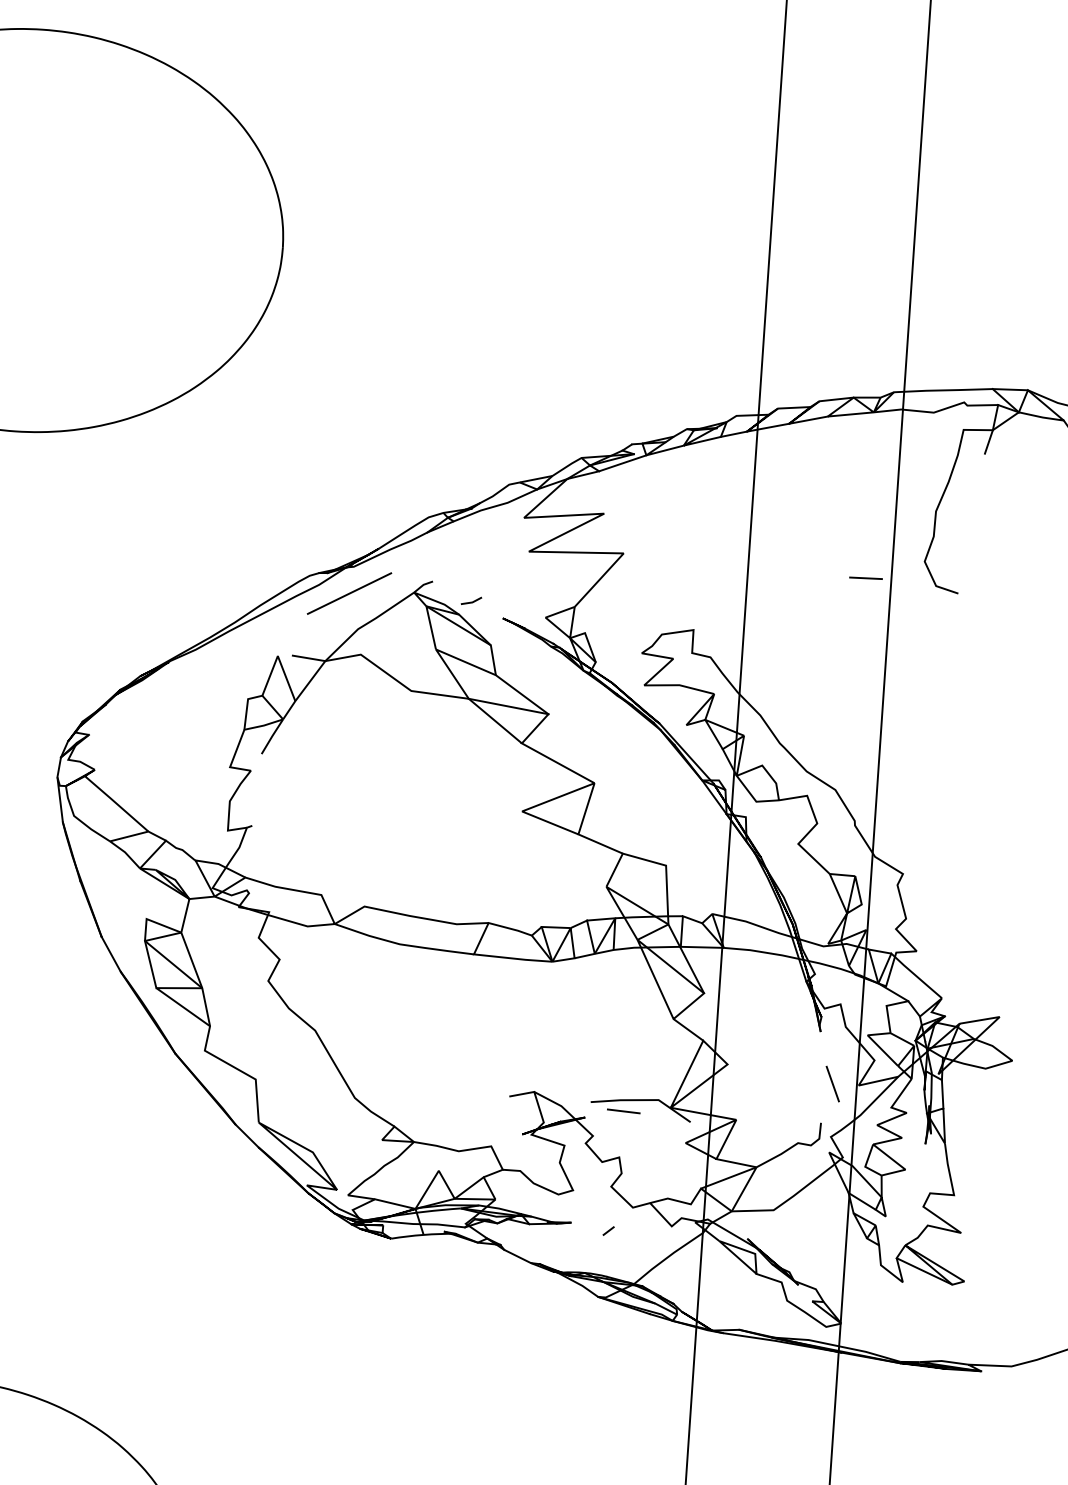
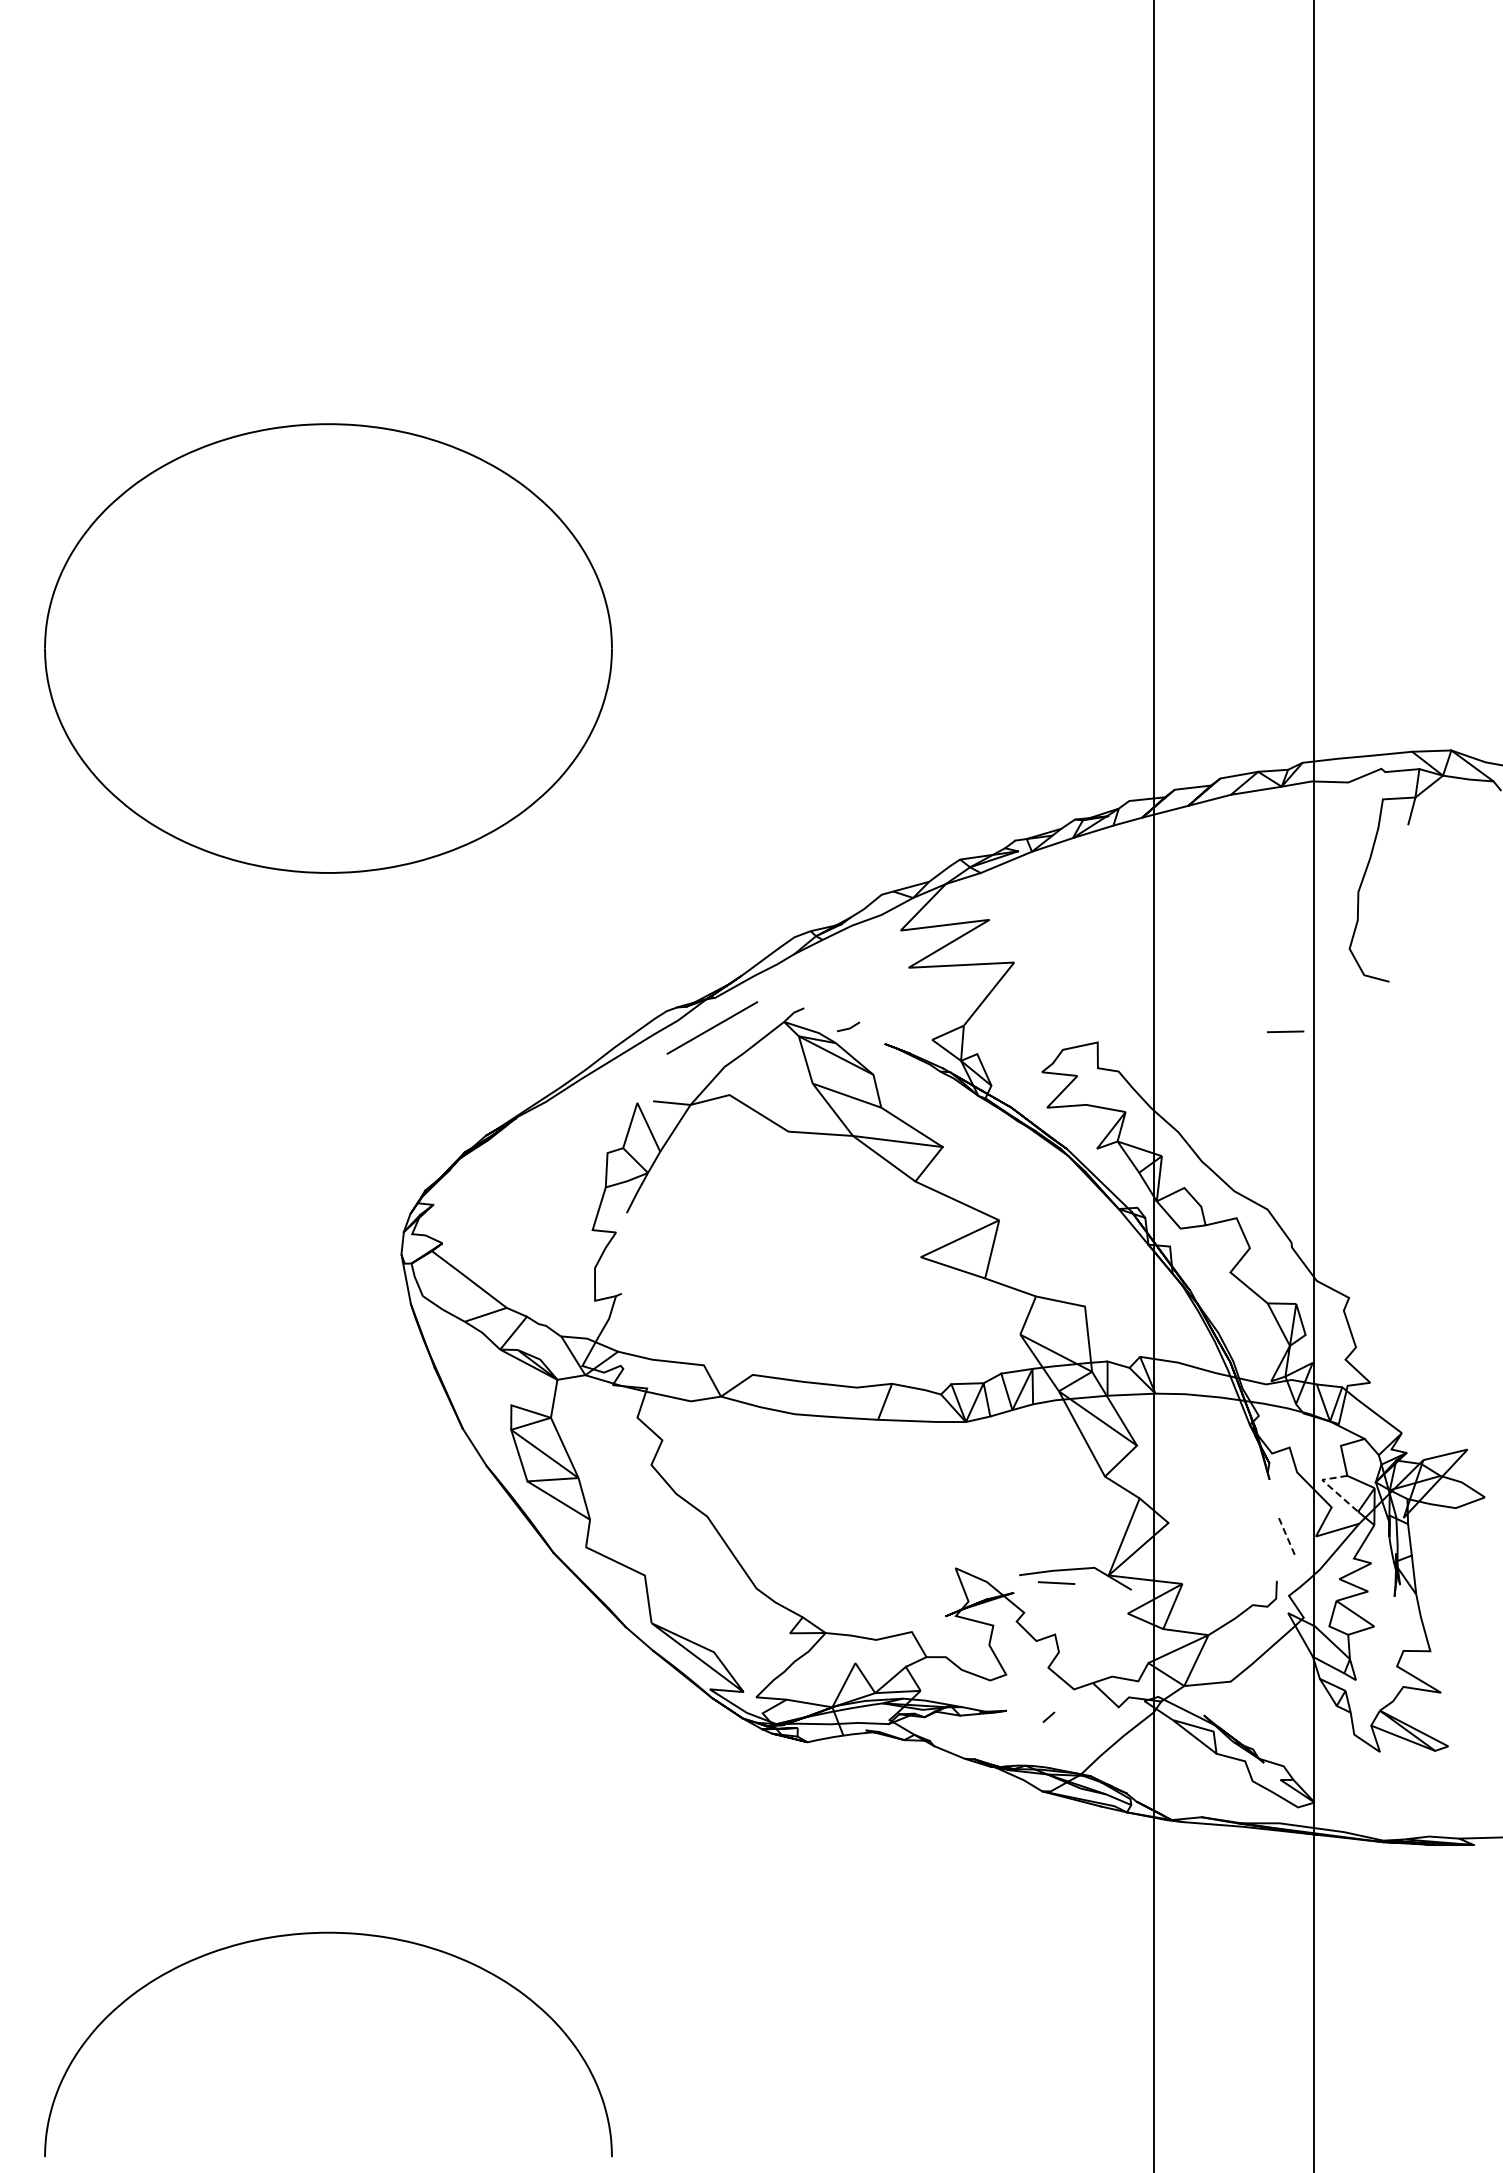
line: (865, 577) -> (1285, 1031), moved
line: (874, 1042) -> (1330, 1487), solid -> dashed
line: (833, 1084) -> (1287, 1537), solid -> dashed
line: (522, 1094) -> (942, 1571), removed

